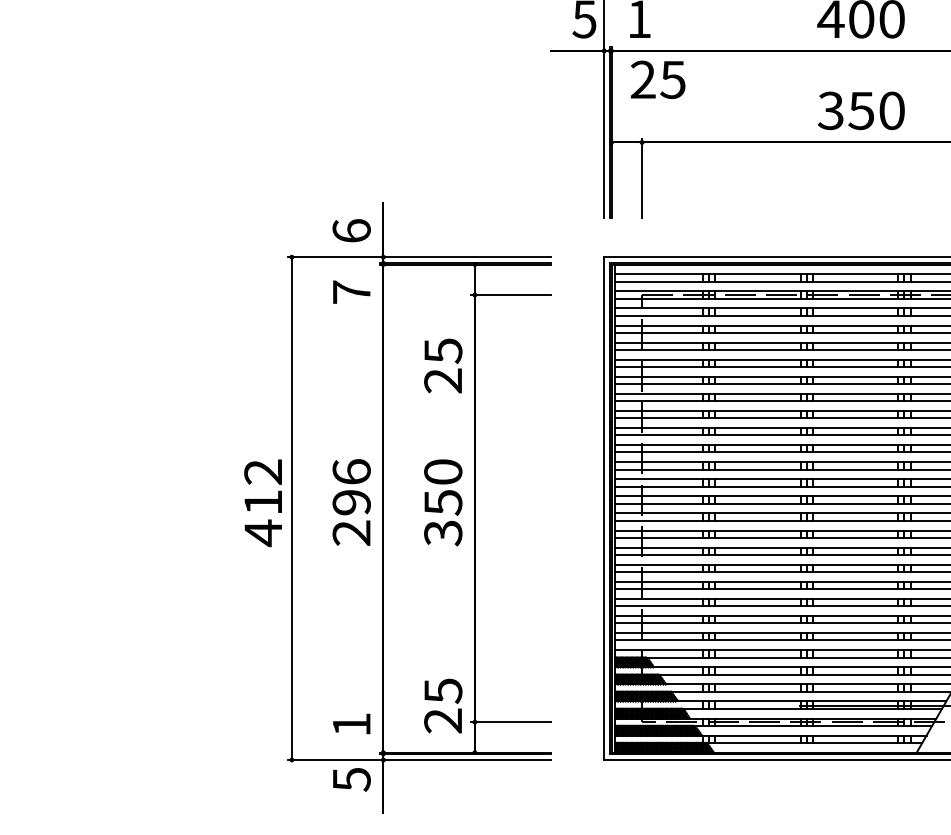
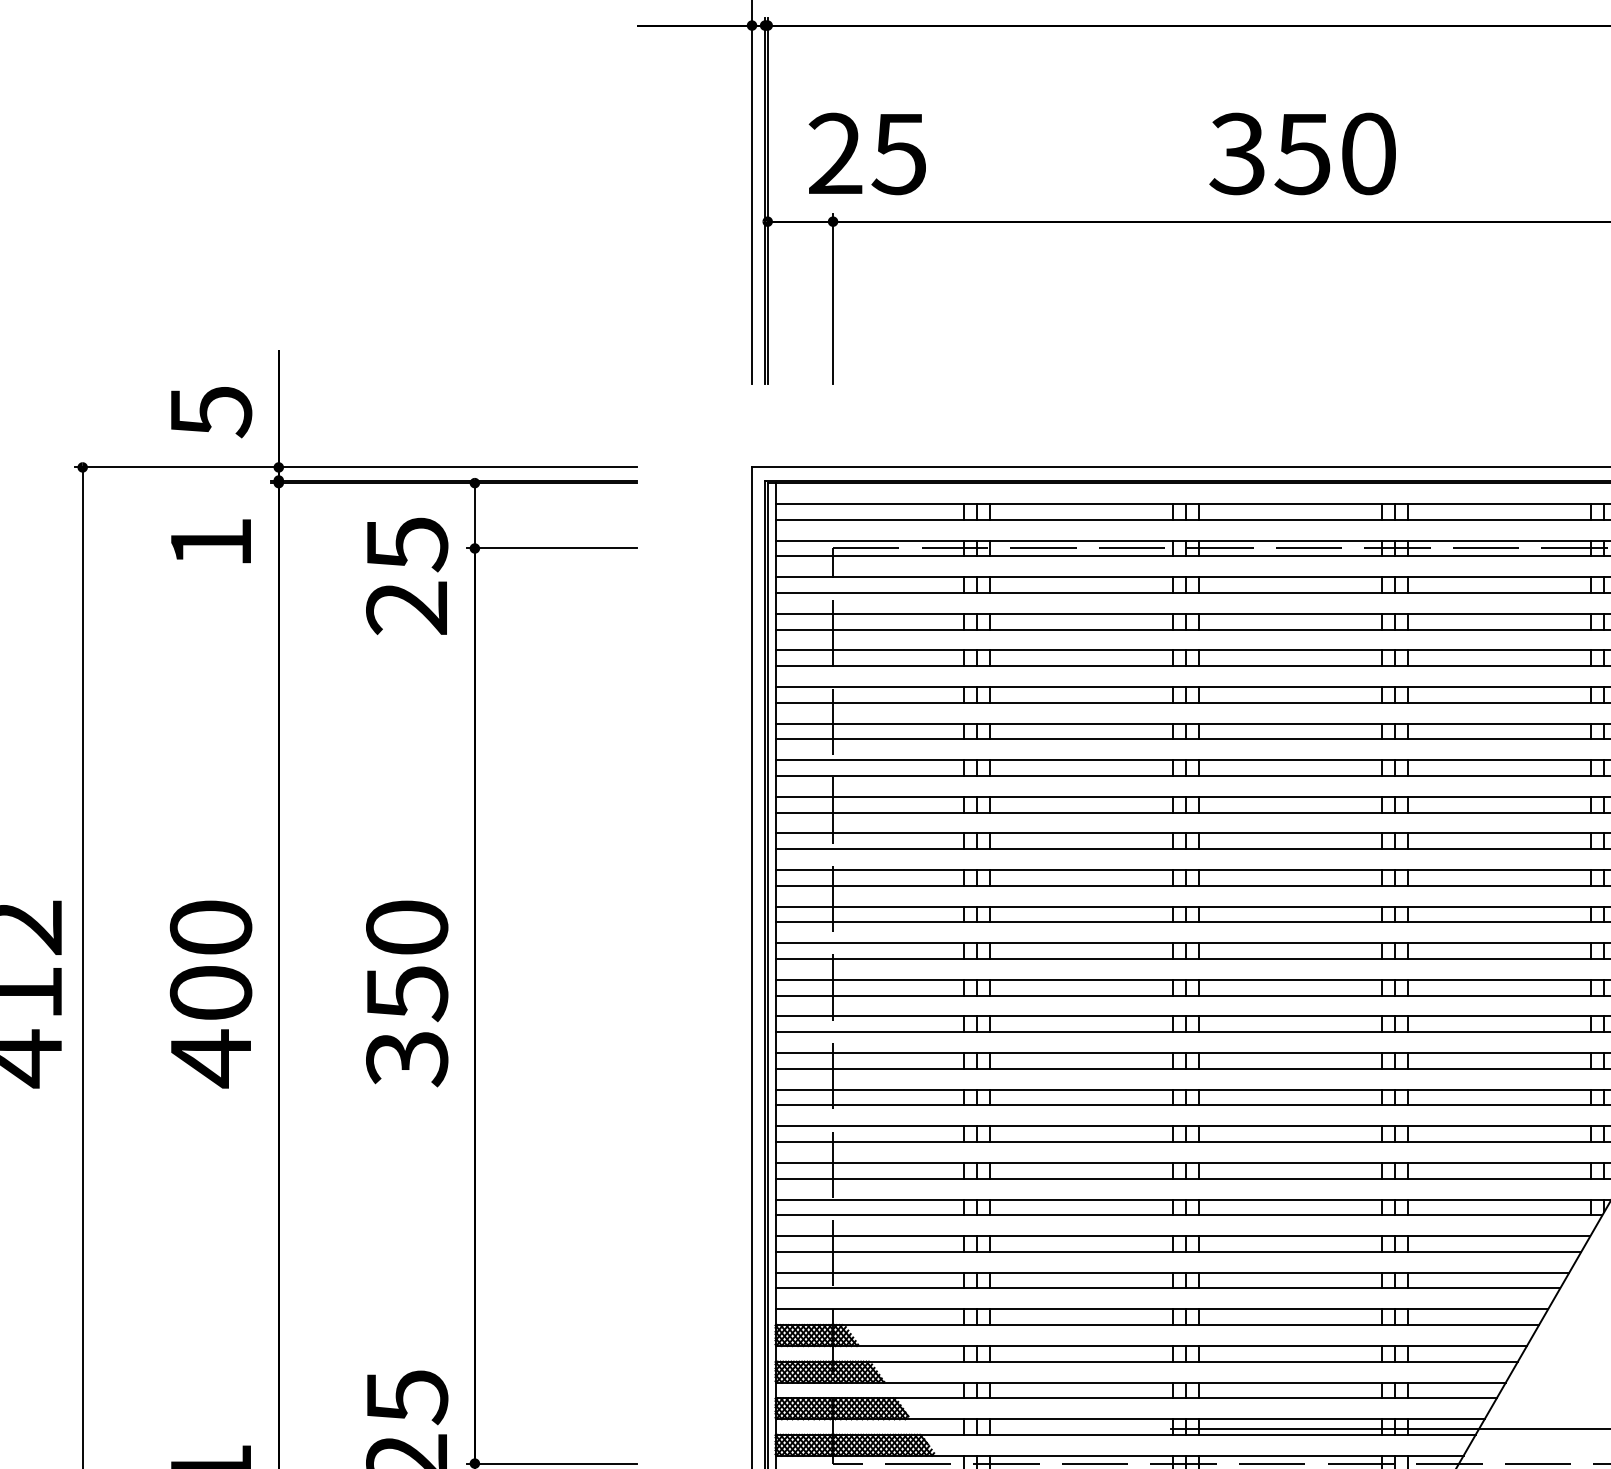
text: (657, 79) -> (866, 153), moved
text: (351, 231) -> (210, 412), 6 -> 5
text: (351, 291) -> (210, 540), 7 -> 1
text: (443, 365) -> (407, 575), moved
text: (351, 503) -> (210, 995), 296 -> 400

